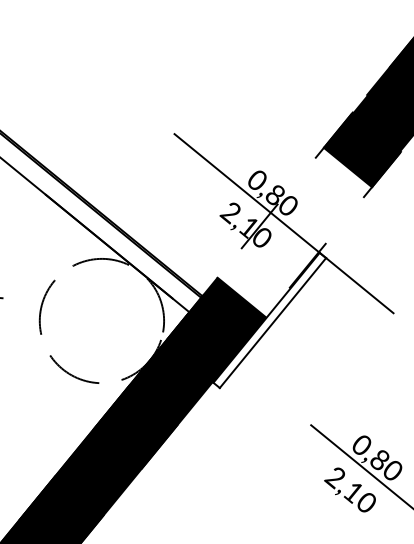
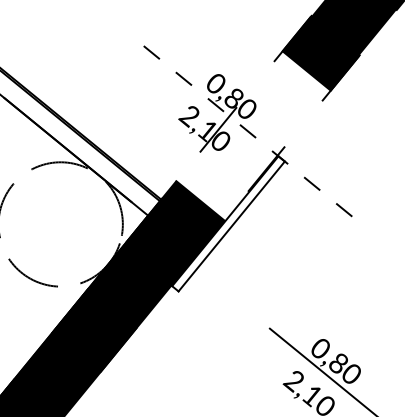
line: (283, 223) -> (242, 126), solid -> dashed

